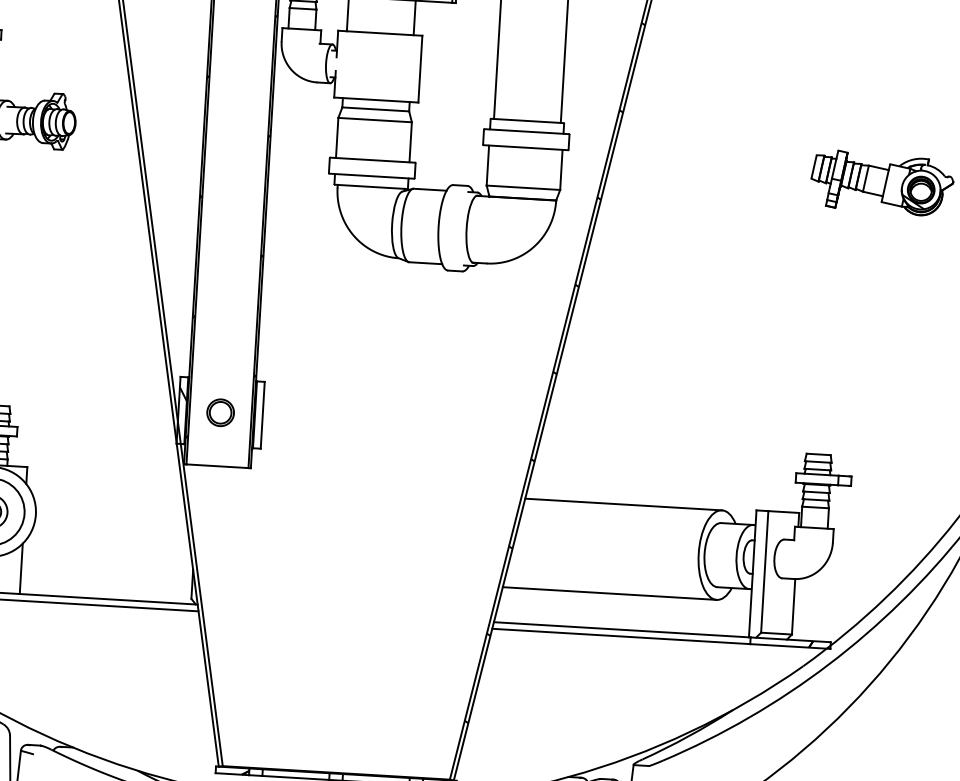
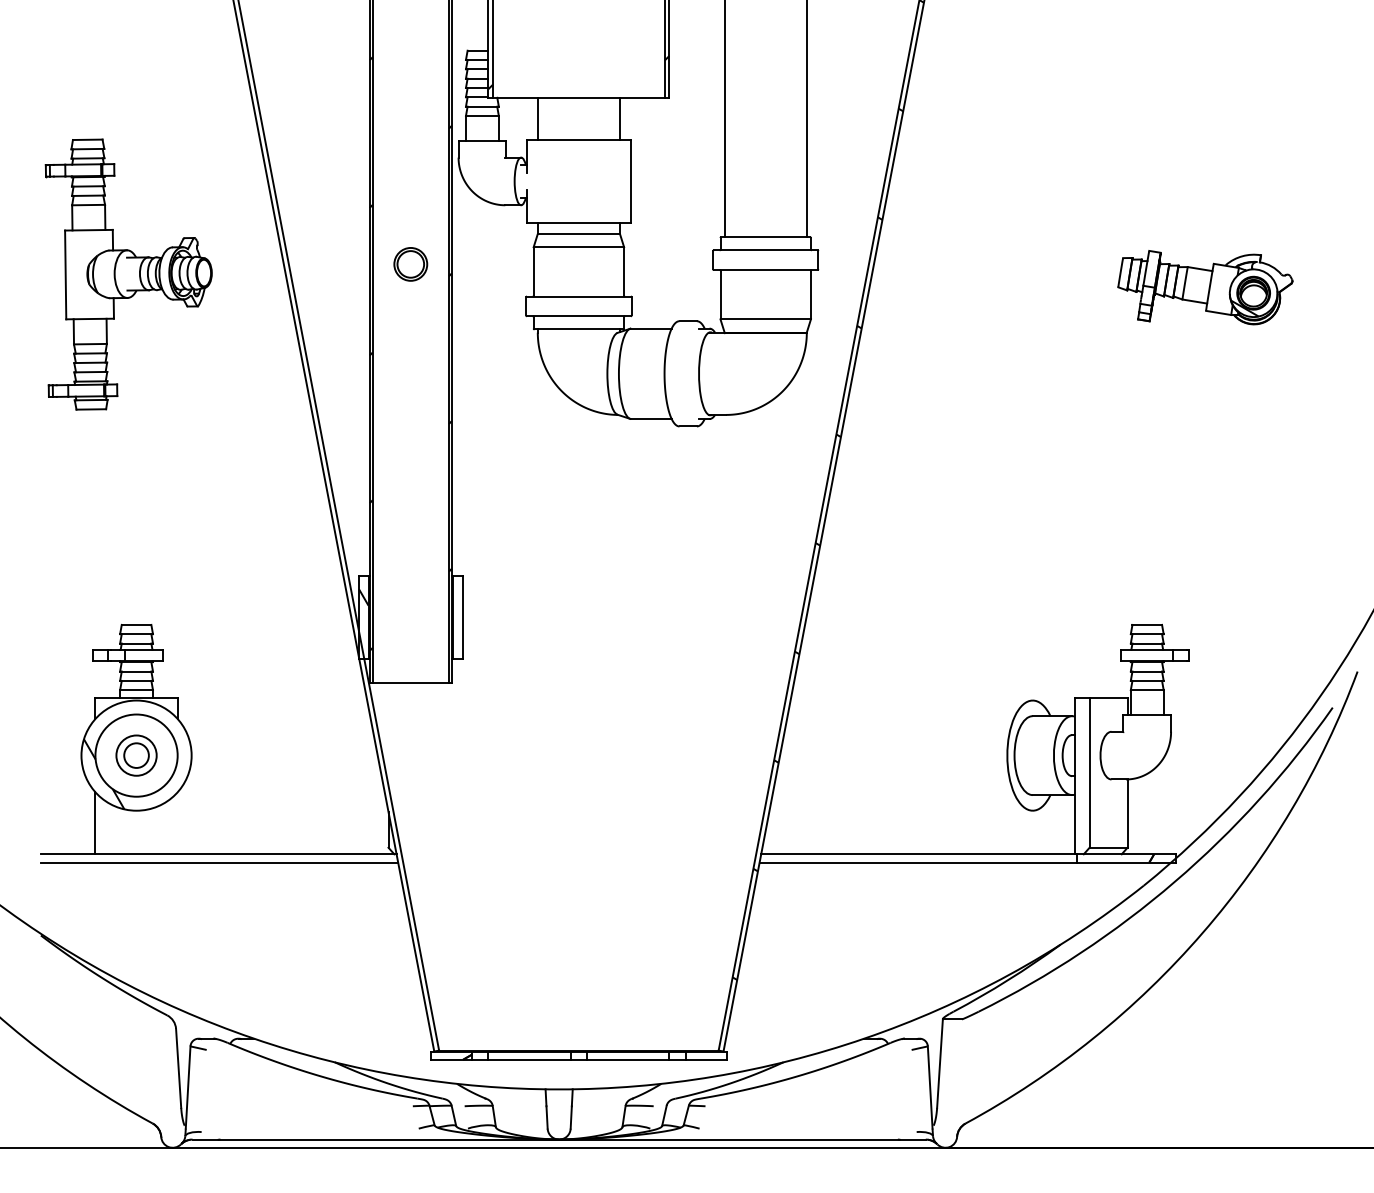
part: (220, 412) -> (410, 264), moved
line: (623, 504) -> (911, 700), removed
line: (21, 568) -> (177, 823), removed
line: (609, 593) -> (900, 810), removed

